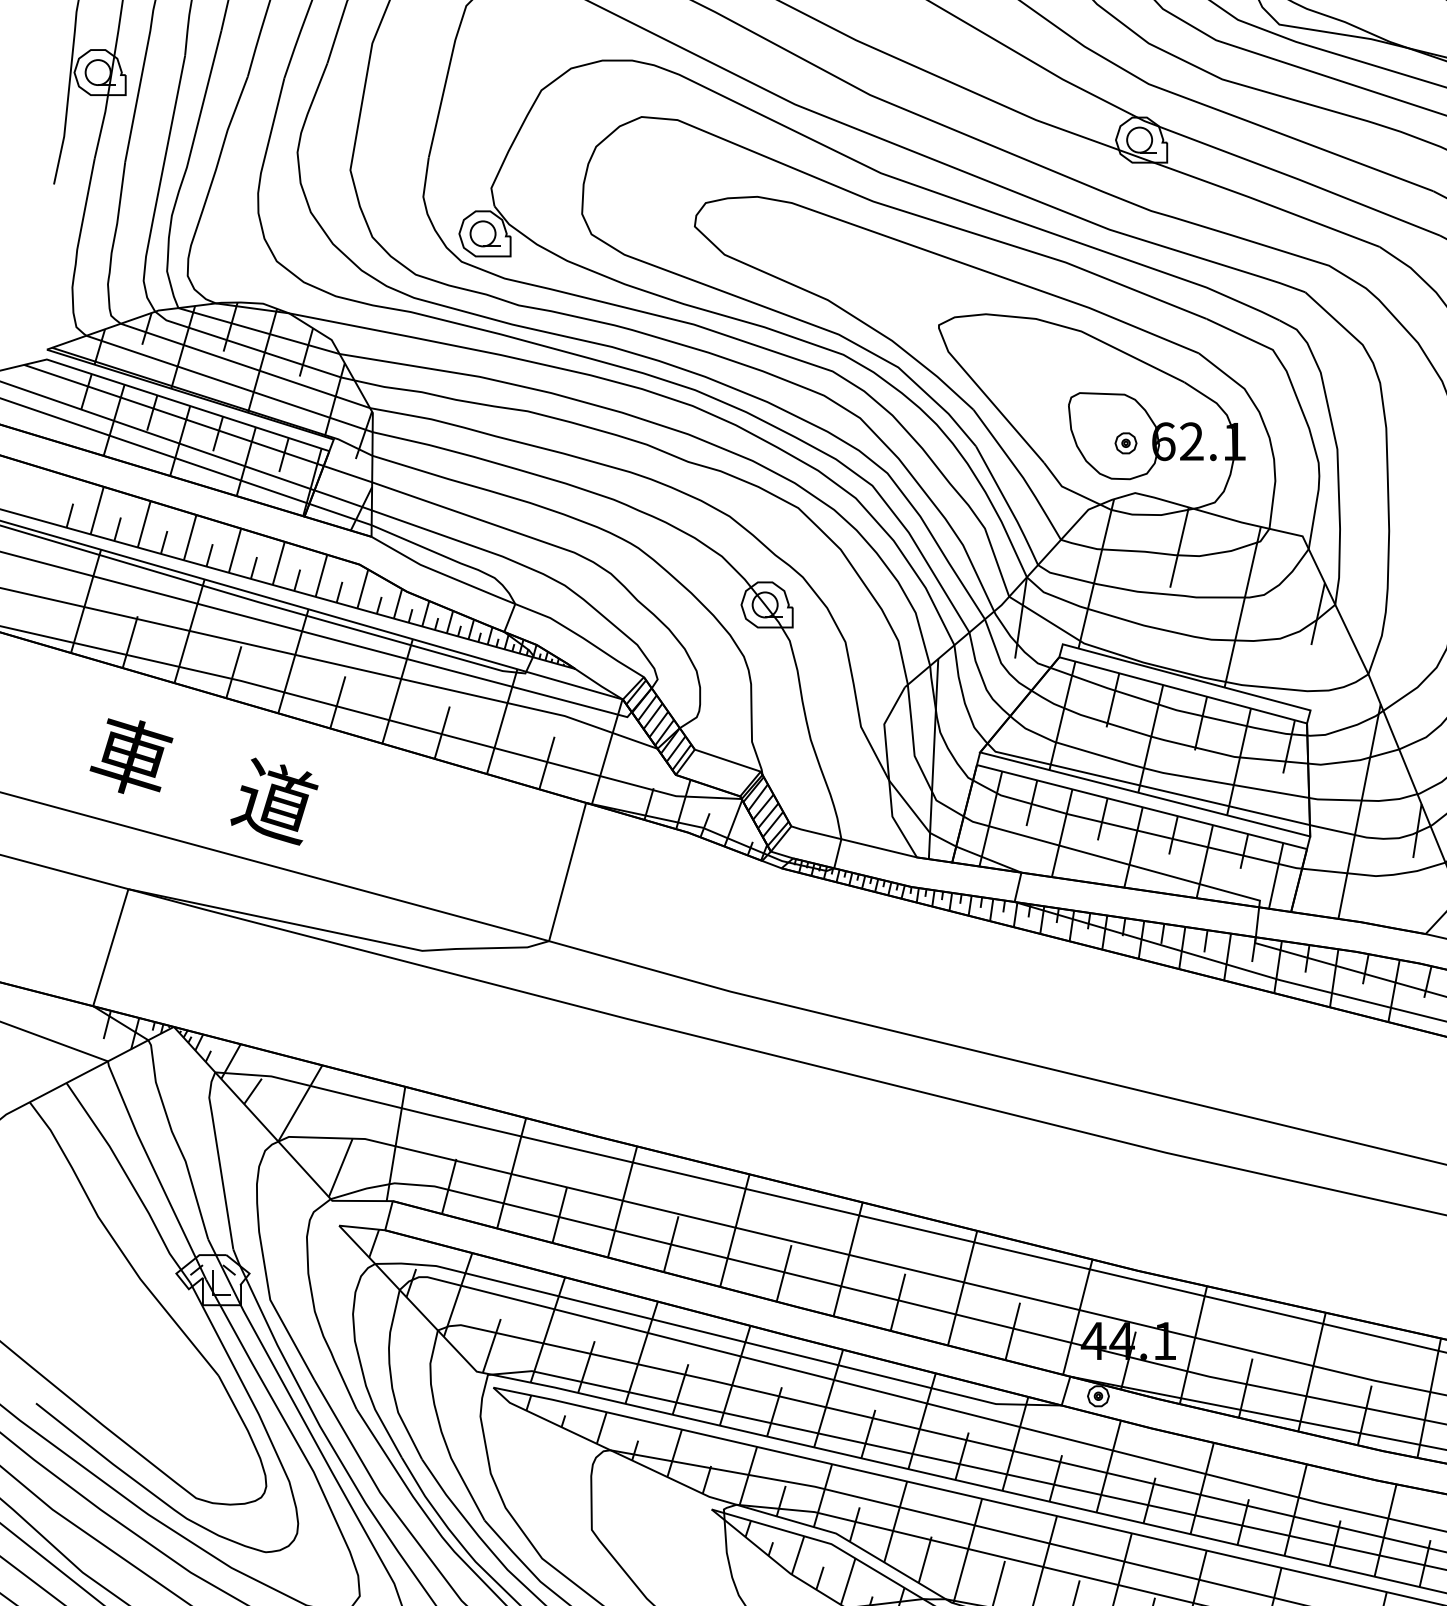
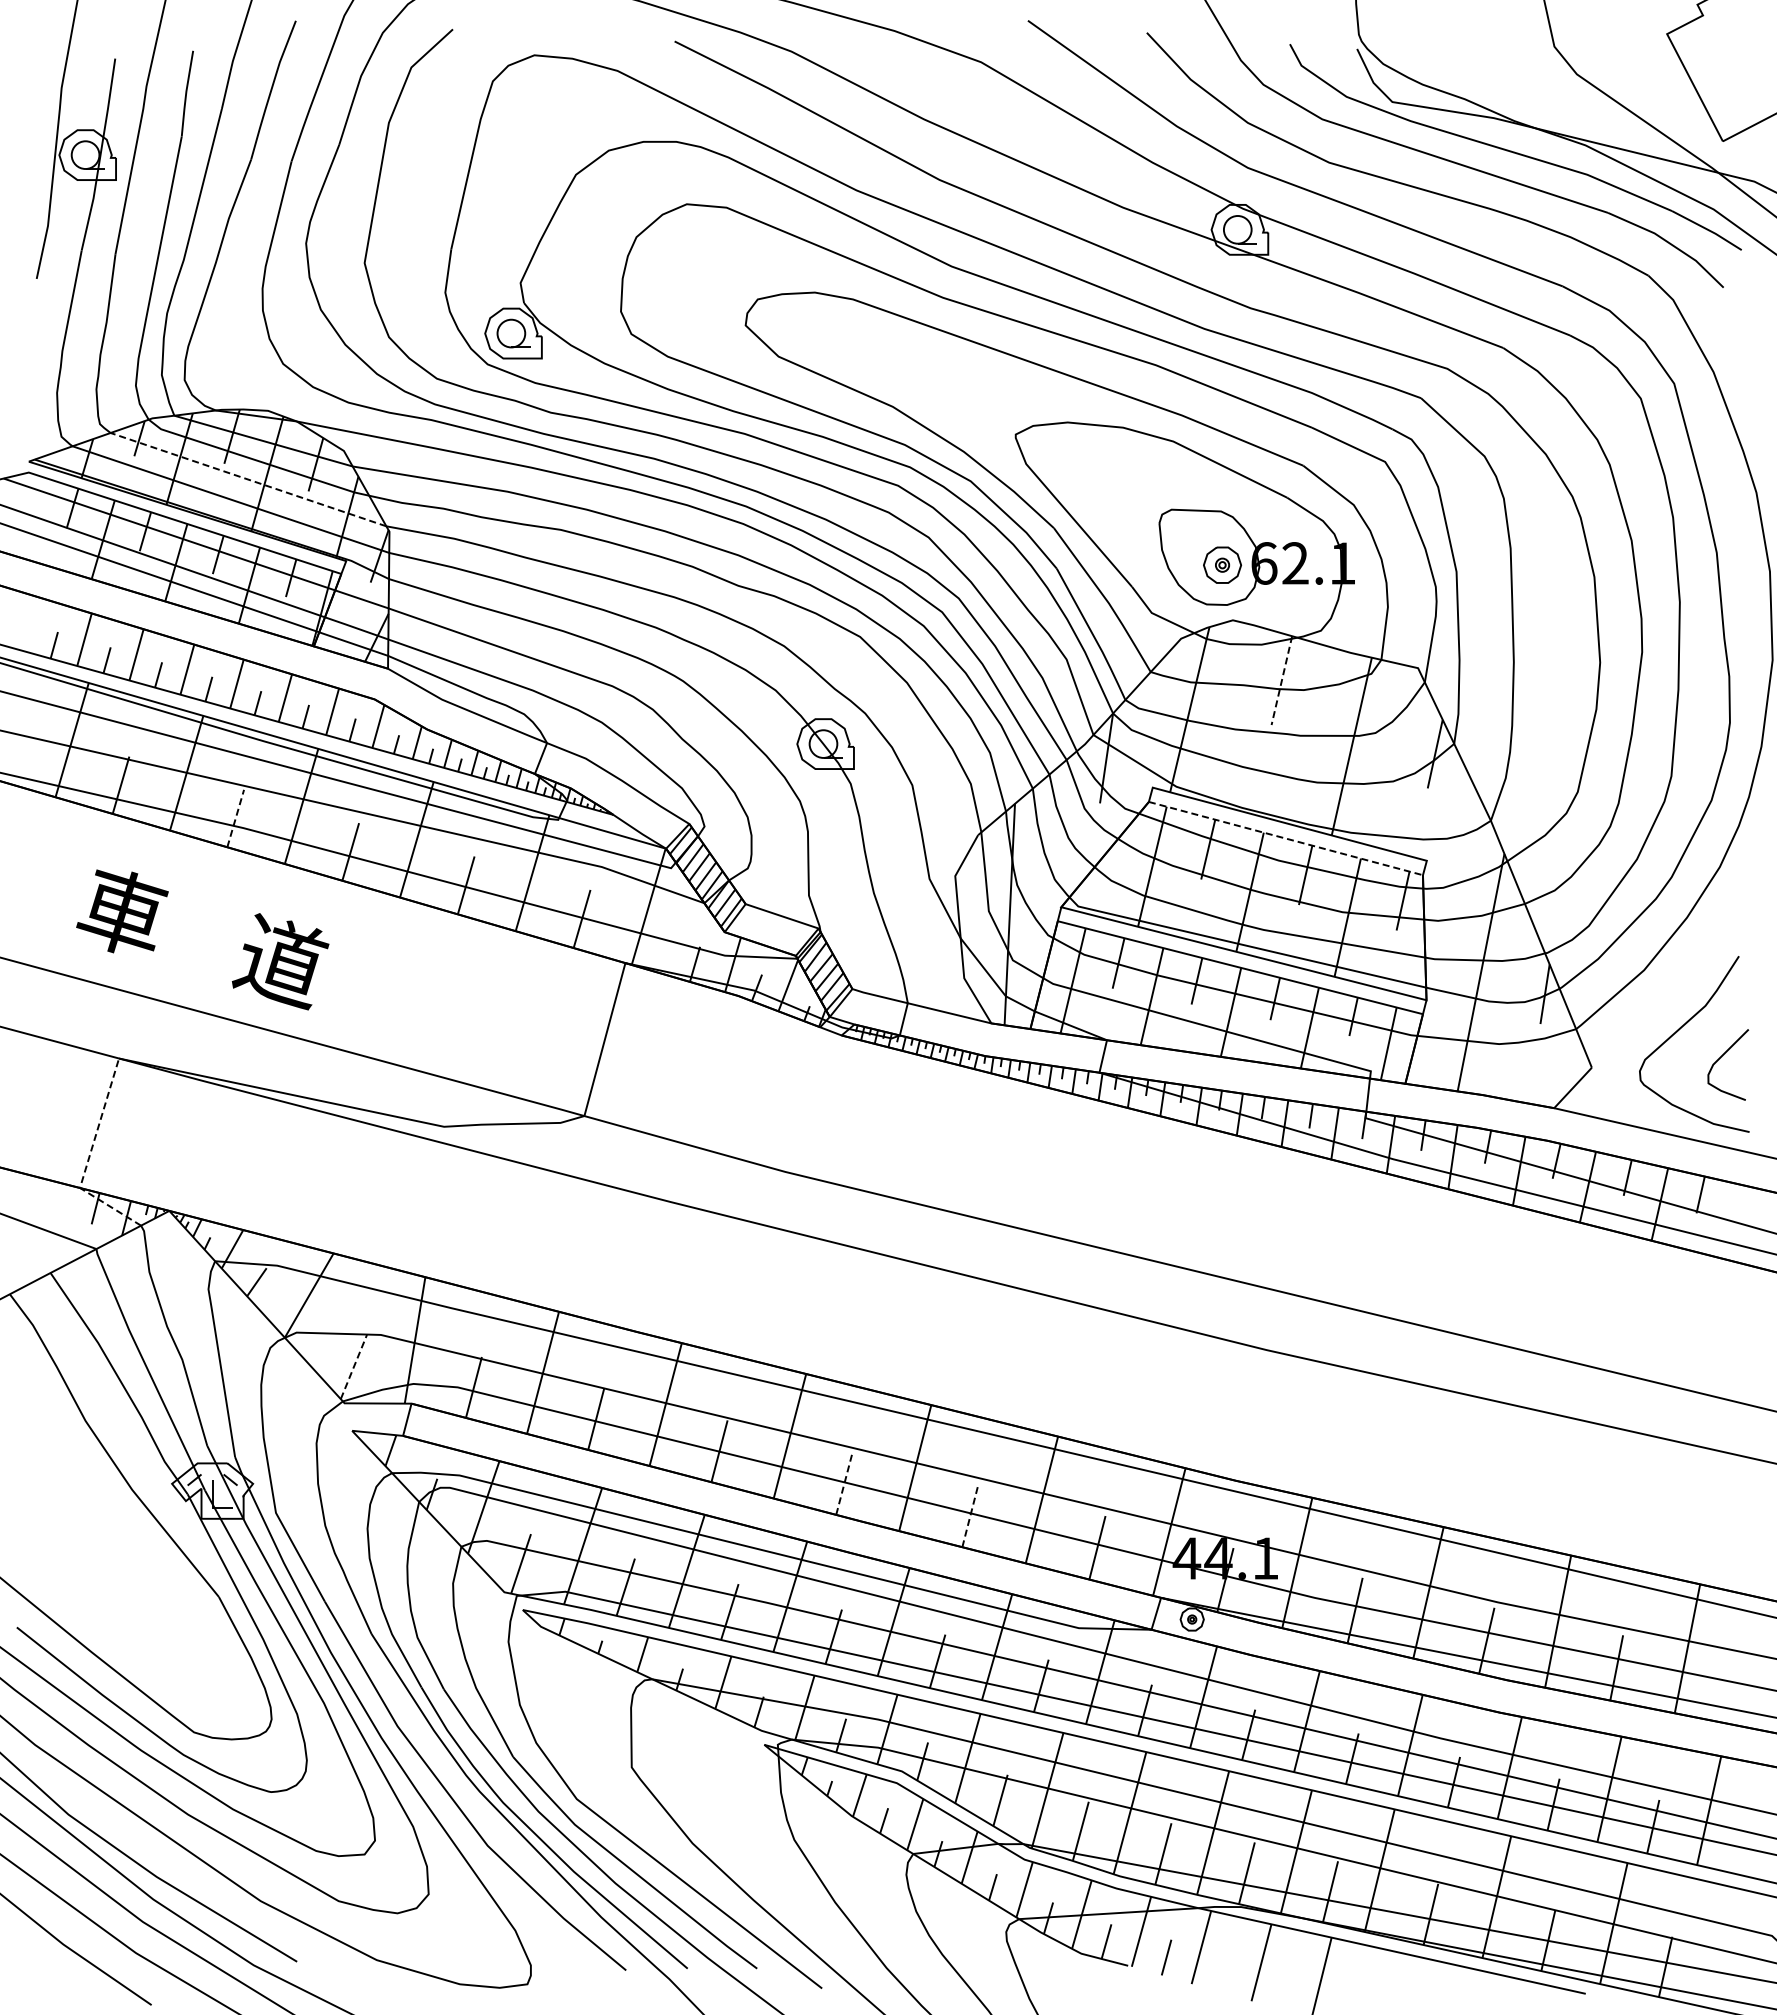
line: (245, 365) -> (248, 479), solid -> dashed
part: (1125, 443) -> (1222, 565), size x1.6
line: (1179, 547) -> (1281, 680), solid -> dashed
line: (233, 672) -> (235, 818), solid -> dashed
line: (1182, 690) -> (1285, 838), solid -> dashed
line: (101, 978) -> (89, 1157), solid -> dashed
line: (340, 1168) -> (353, 1367), solid -> dashed
line: (784, 1273) -> (844, 1483), solid -> dashed
line: (898, 1302) -> (970, 1515), solid -> dashed

